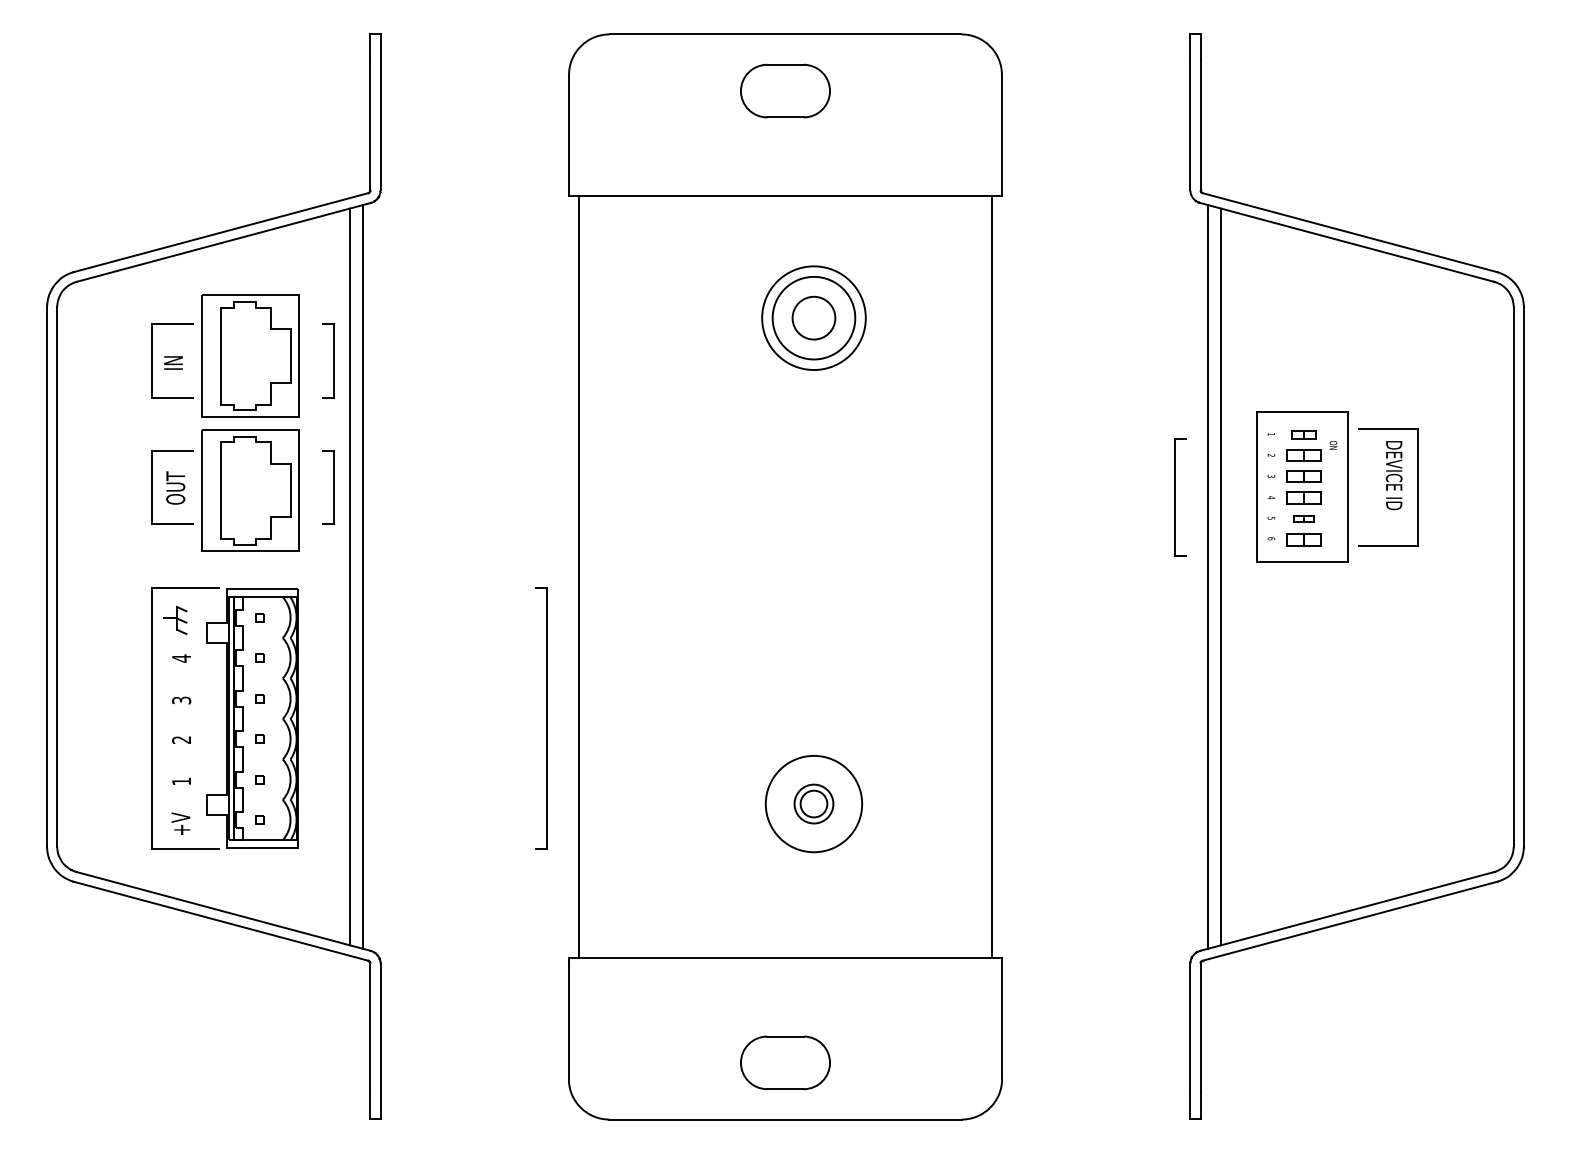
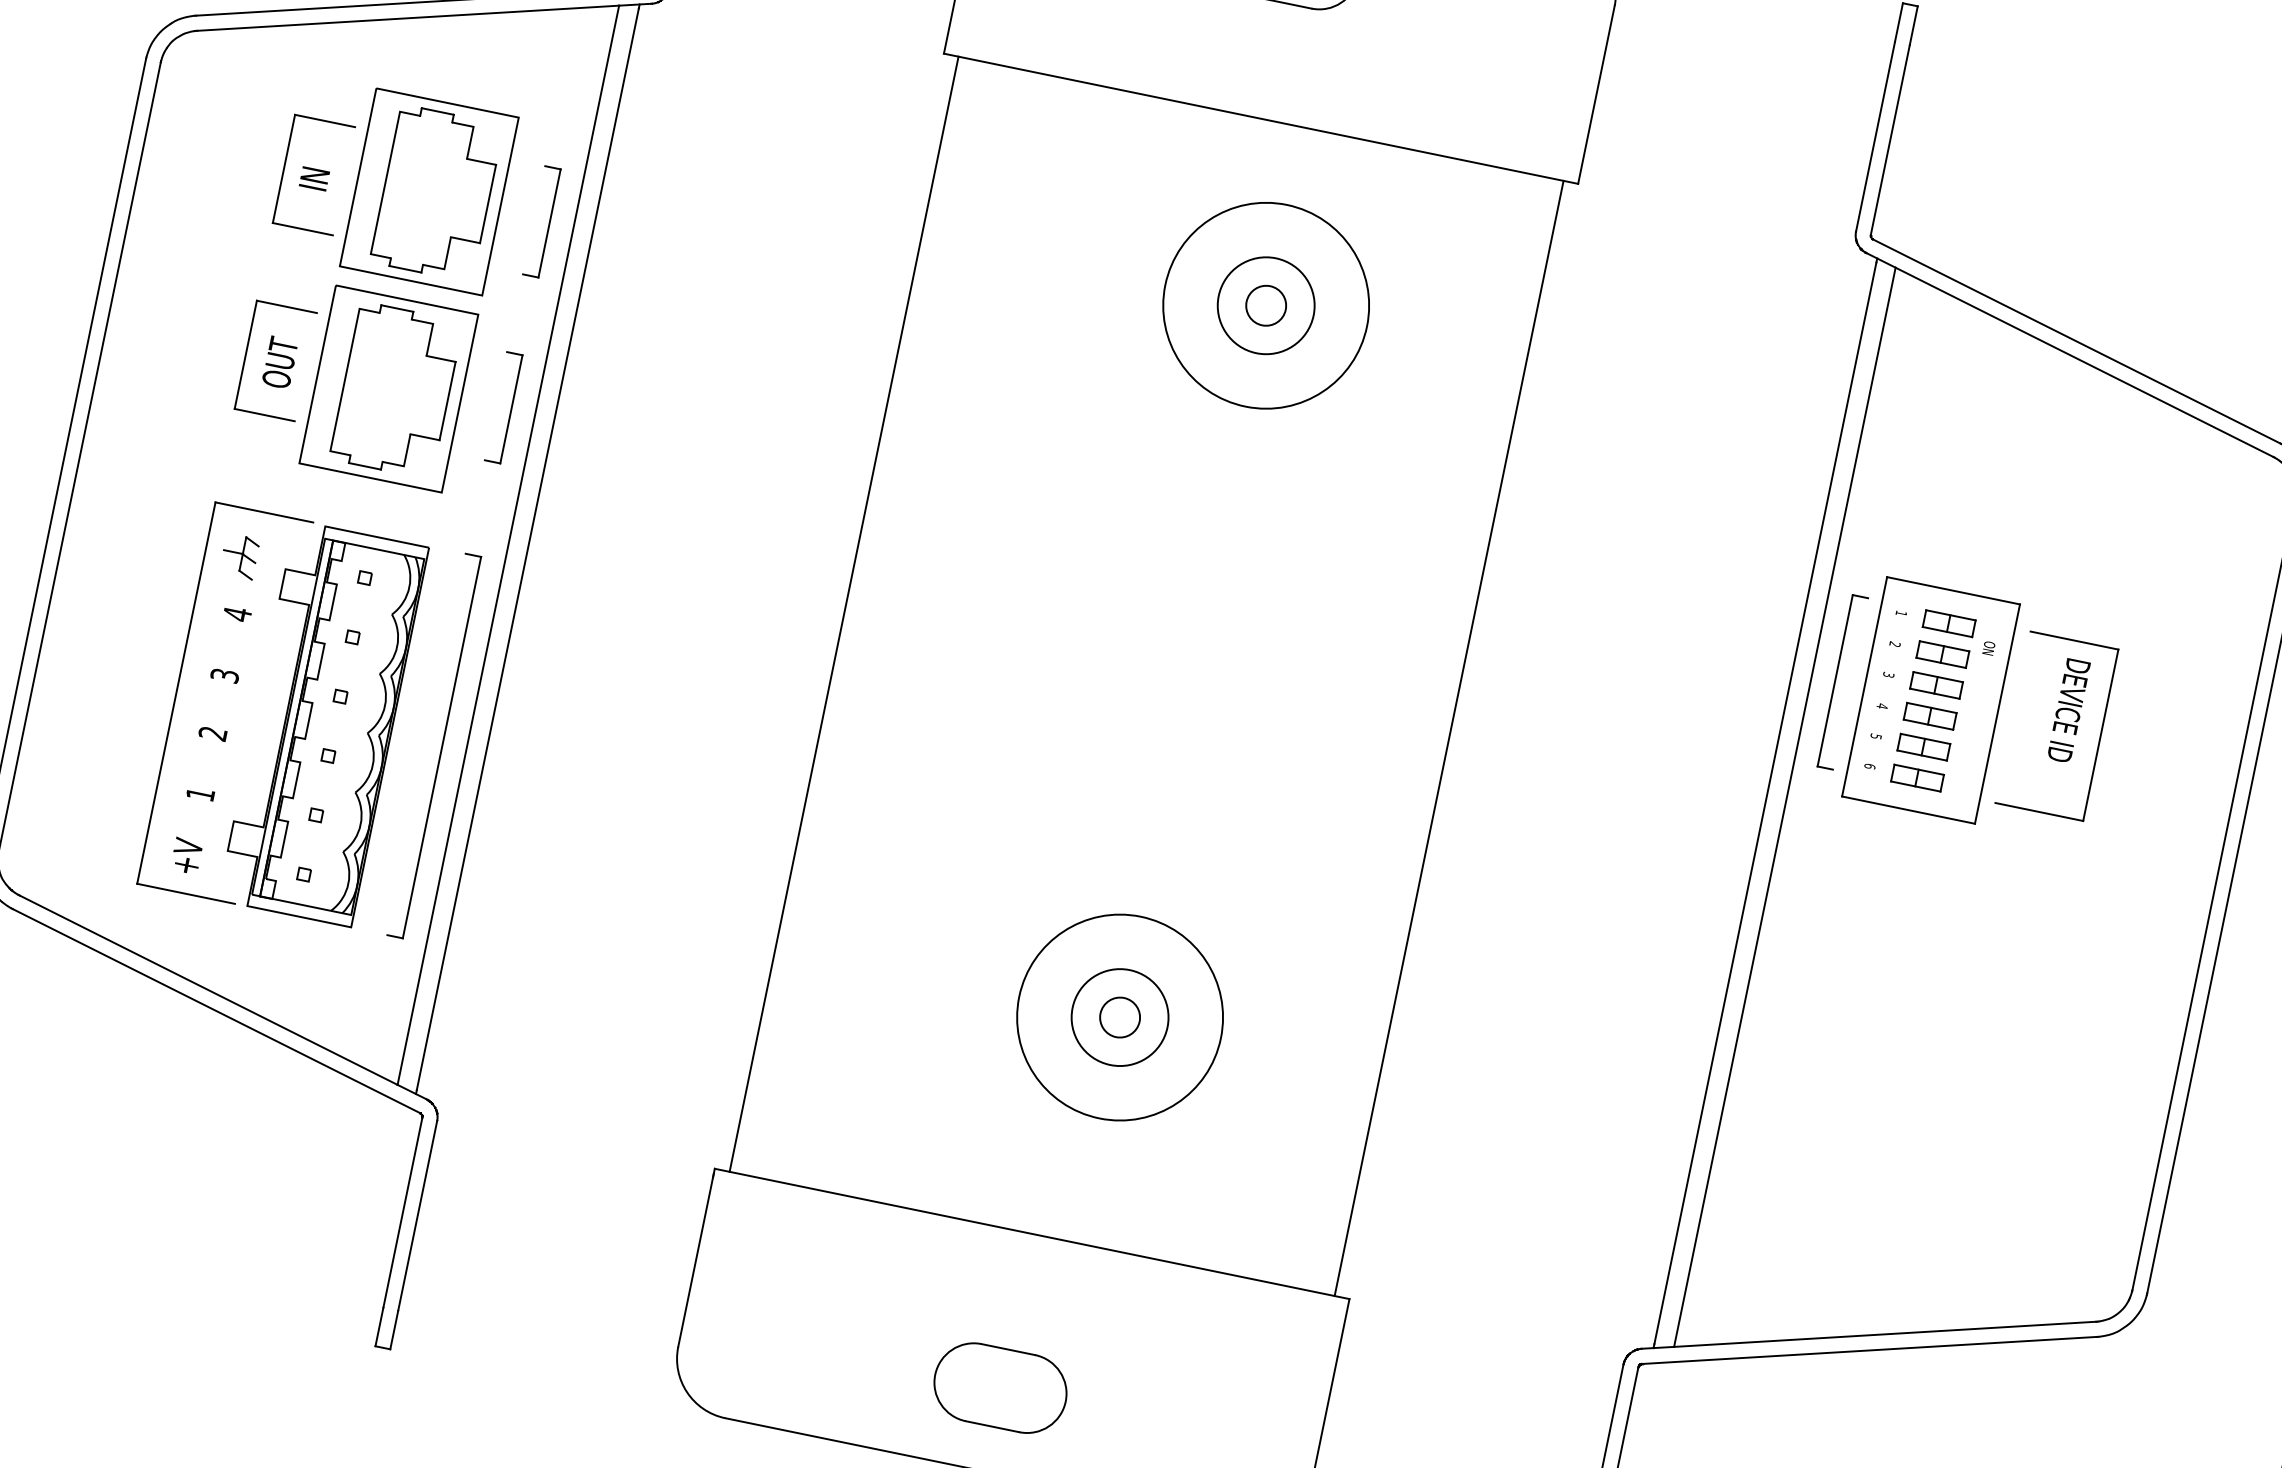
circle: (813, 317) -> (1265, 304), size x0.62
circle: (813, 317) -> (1265, 304), size x0.62
circle: (813, 318) -> (1265, 306), size x1.67
part: (1303, 434) -> (1948, 623), size x1.43
part: (1180, 497) -> (1843, 682), moved
part: (1303, 518) -> (1923, 746), size x1.67
part: (541, 718) -> (434, 746), moved
circle: (813, 803) -> (1119, 1016), size x1.43
circle: (813, 803) -> (1119, 1016), size x1.67

